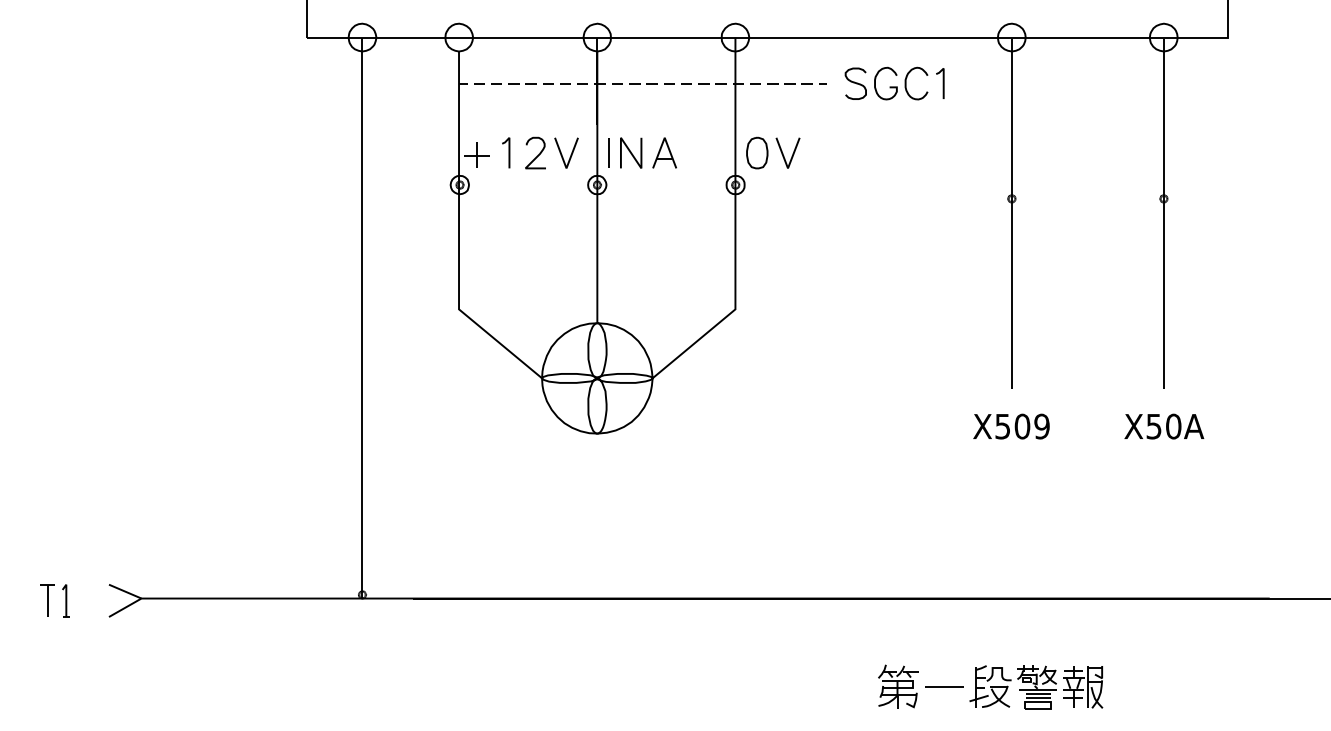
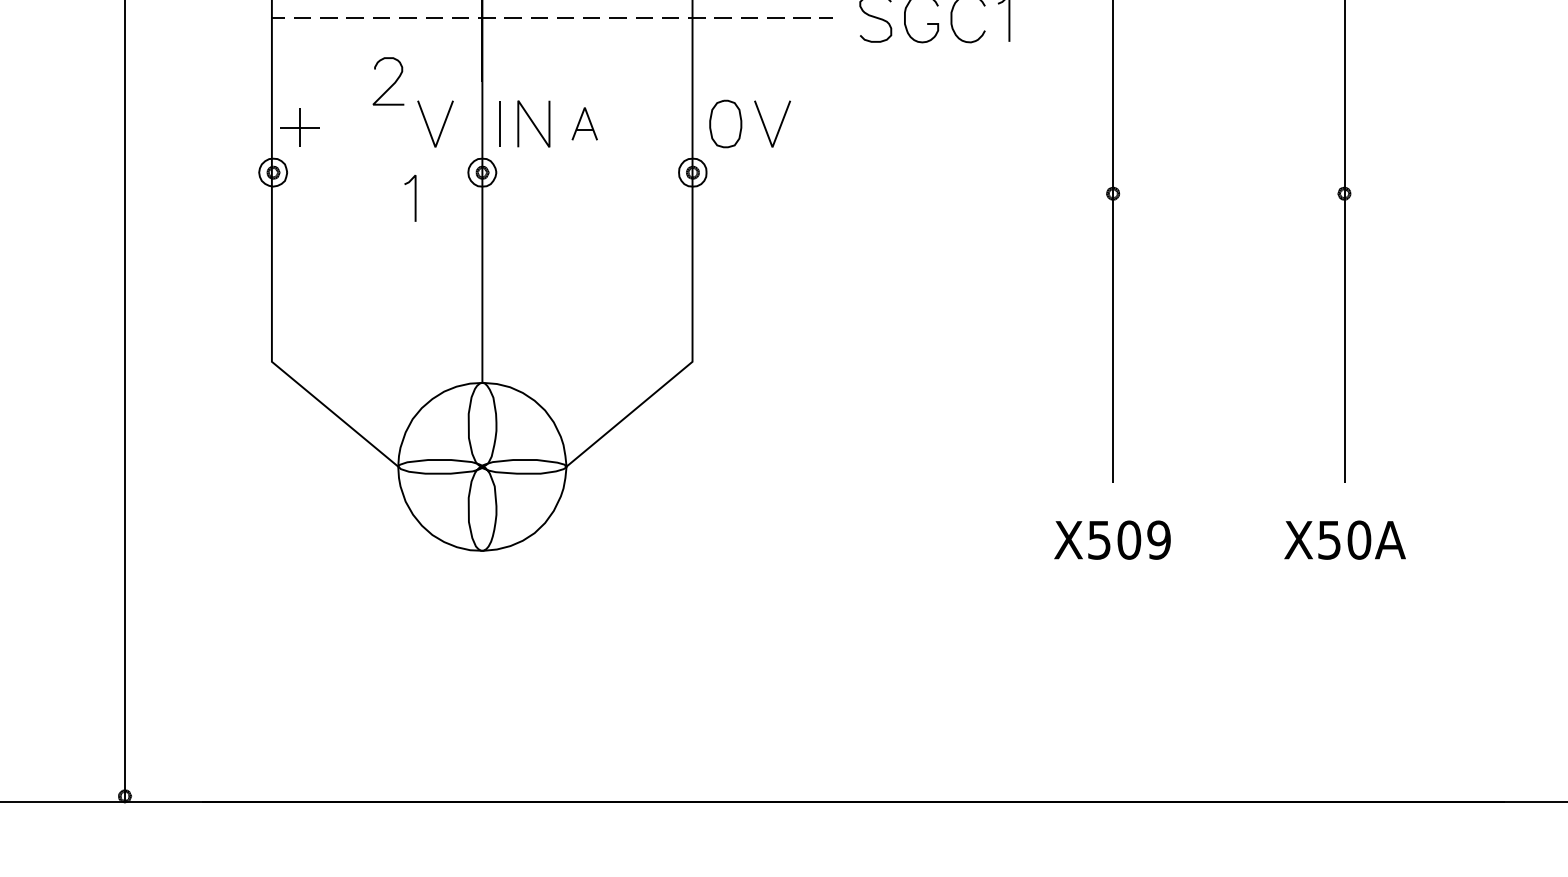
line: (508, 152) -> (414, 197), moved
part: (664, 152) -> (584, 123), size x0.7
curve: (538, 154) -> (392, 83), moved

